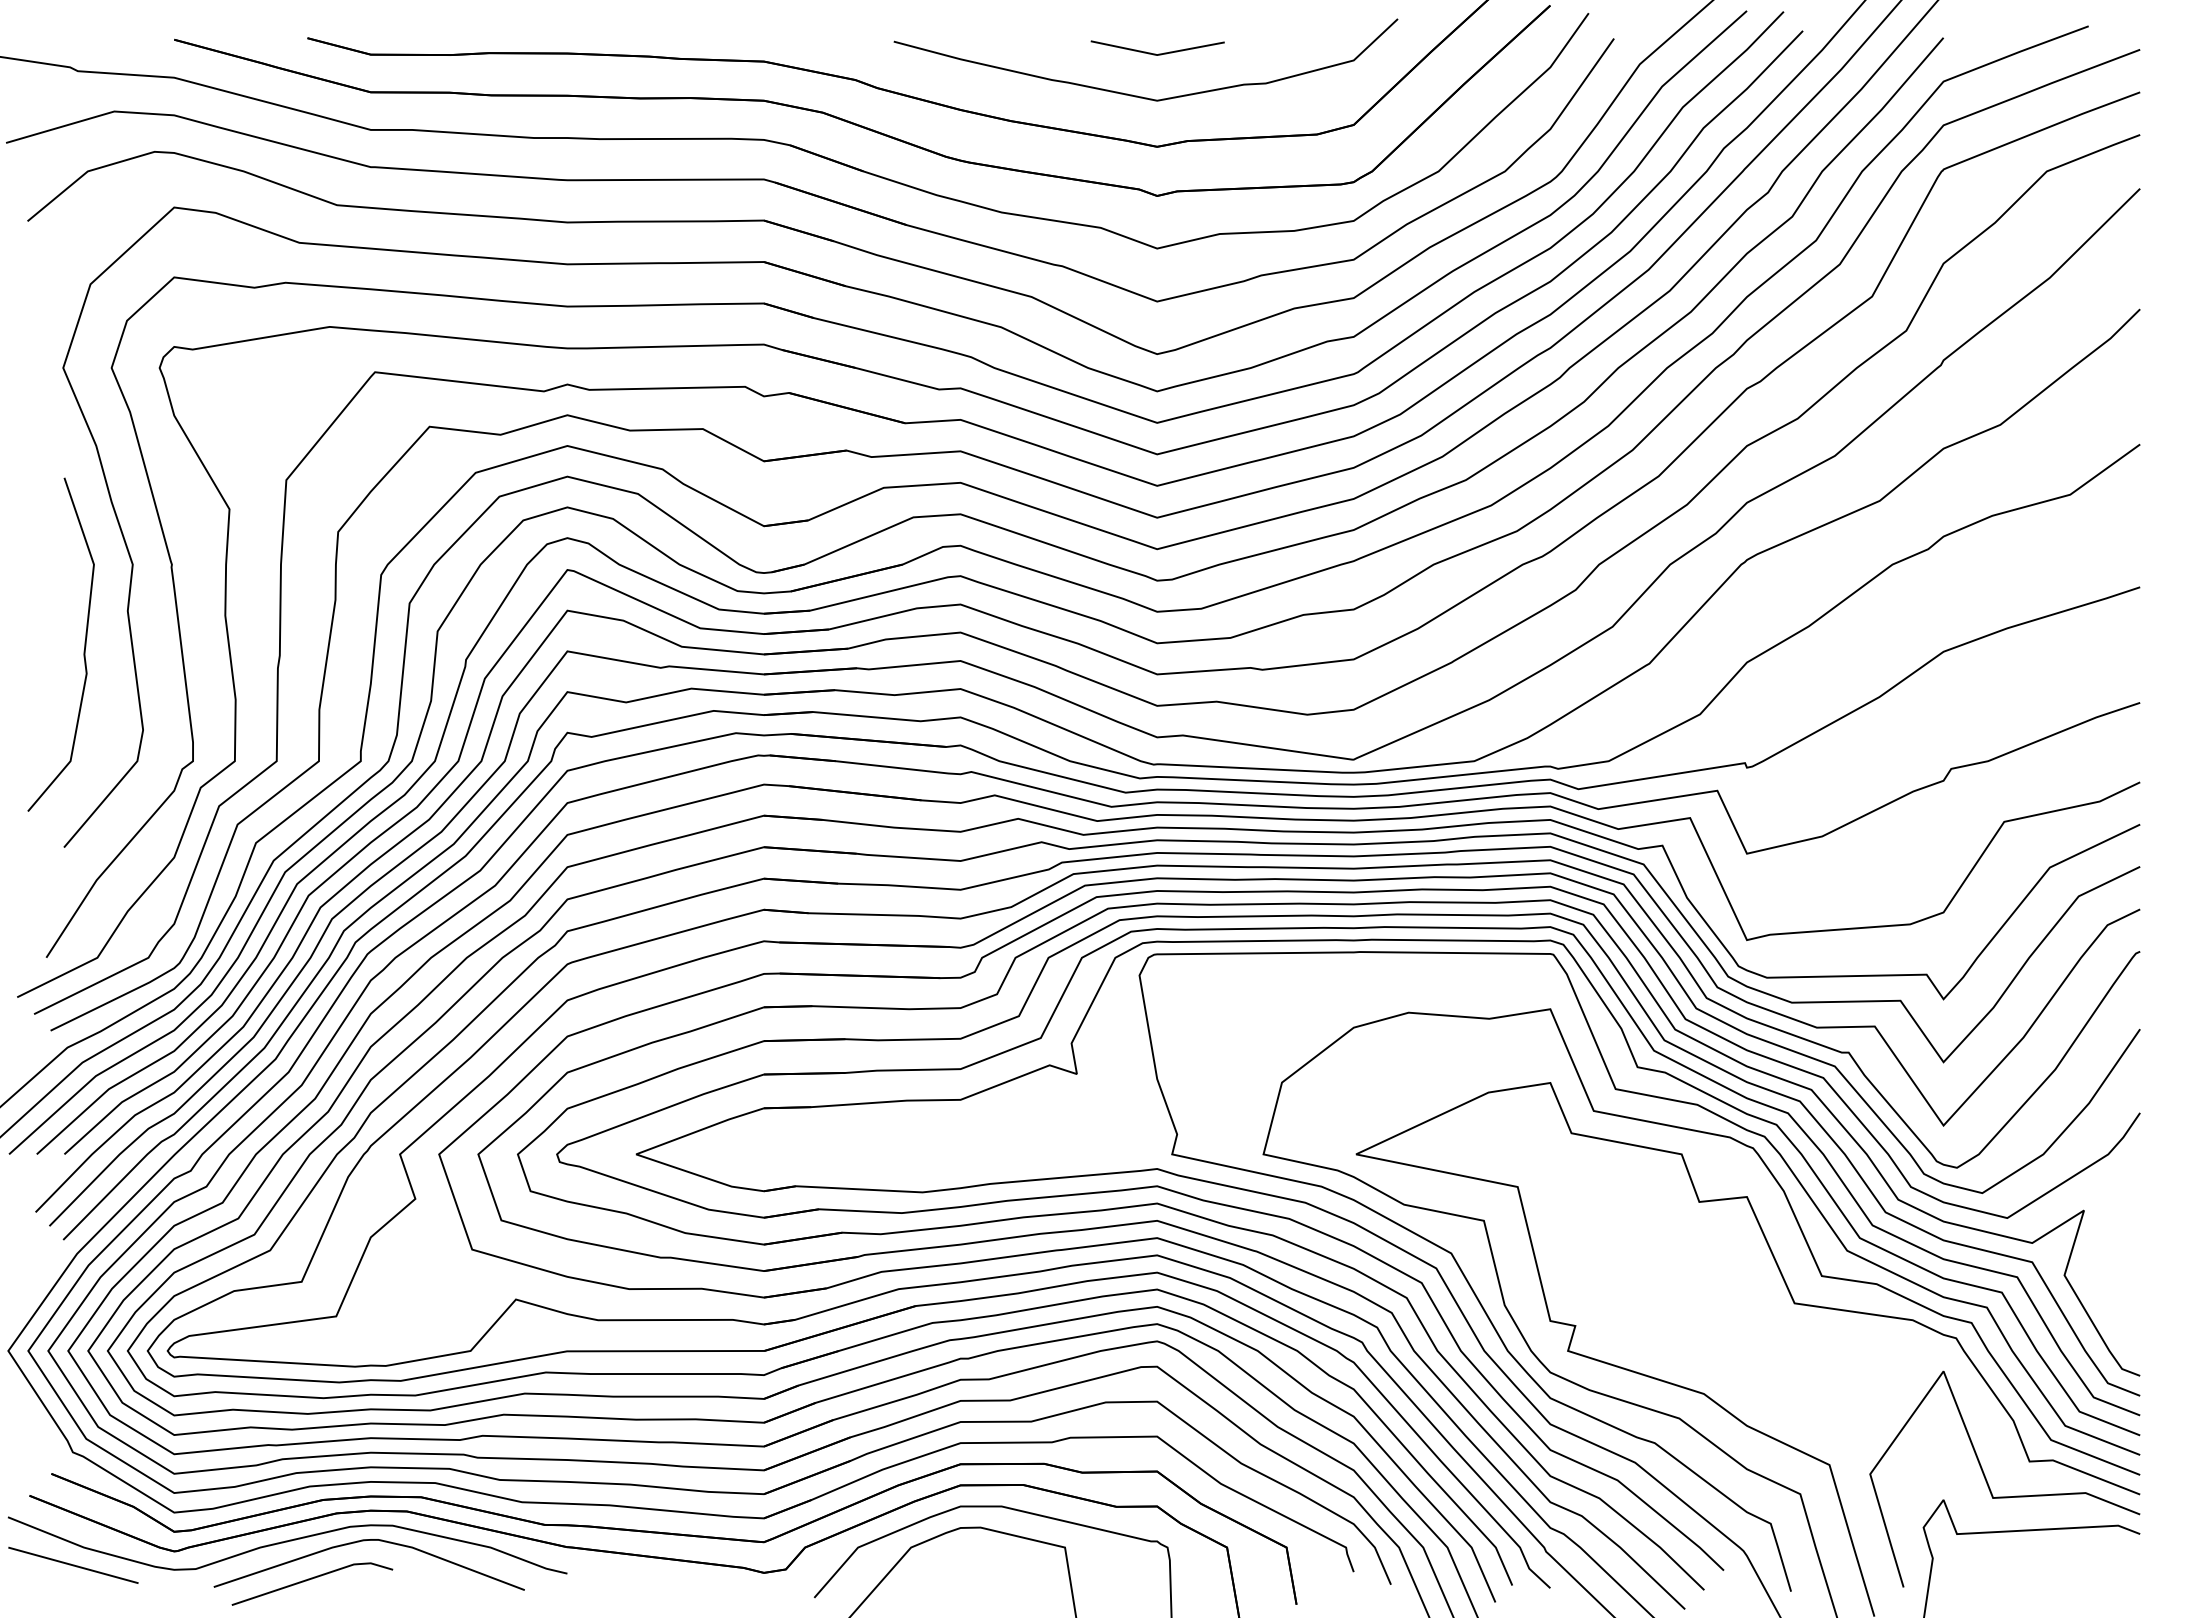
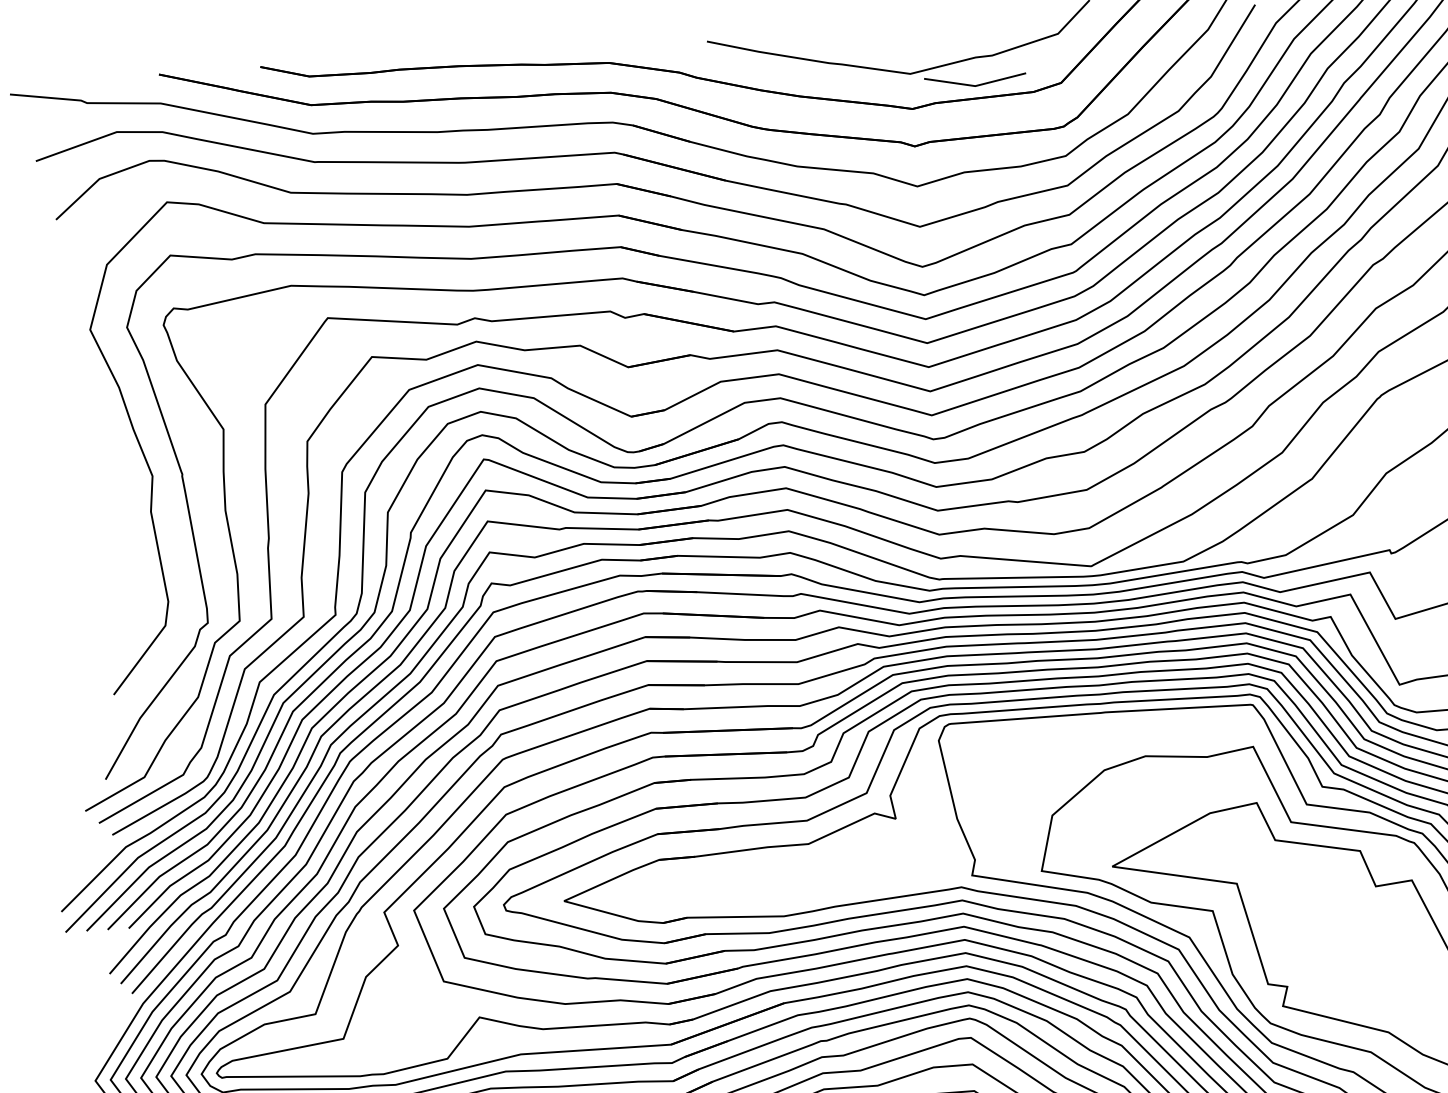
line: (1158, 53) -> (976, 84), moved
curve: (83, 650) -> (119, 543), removed

